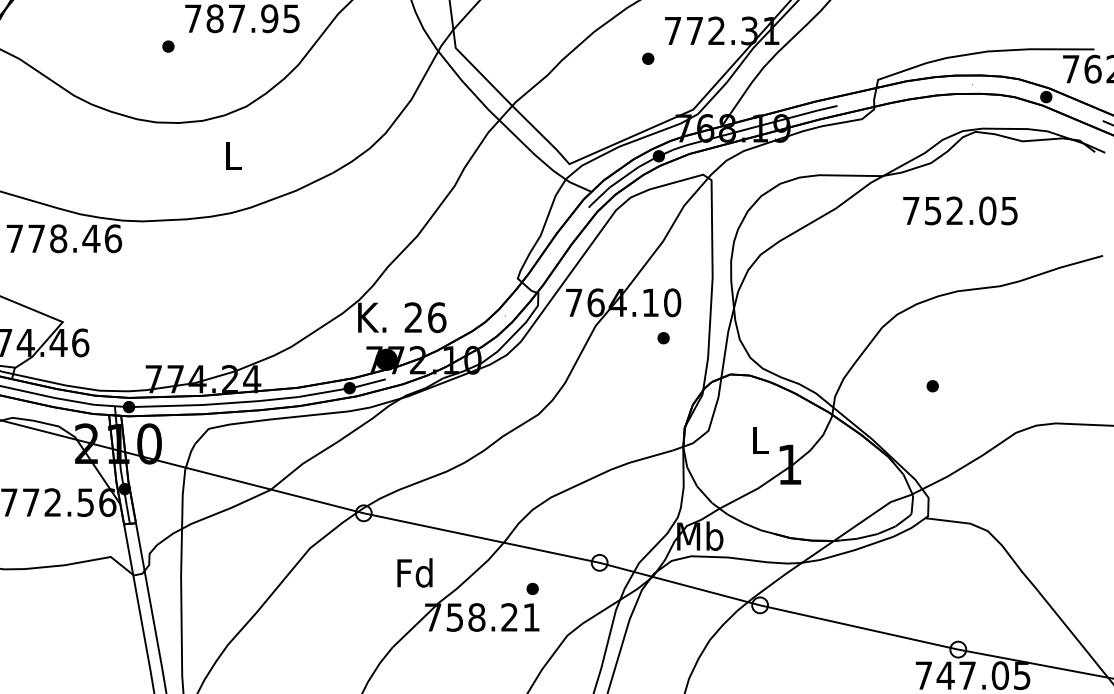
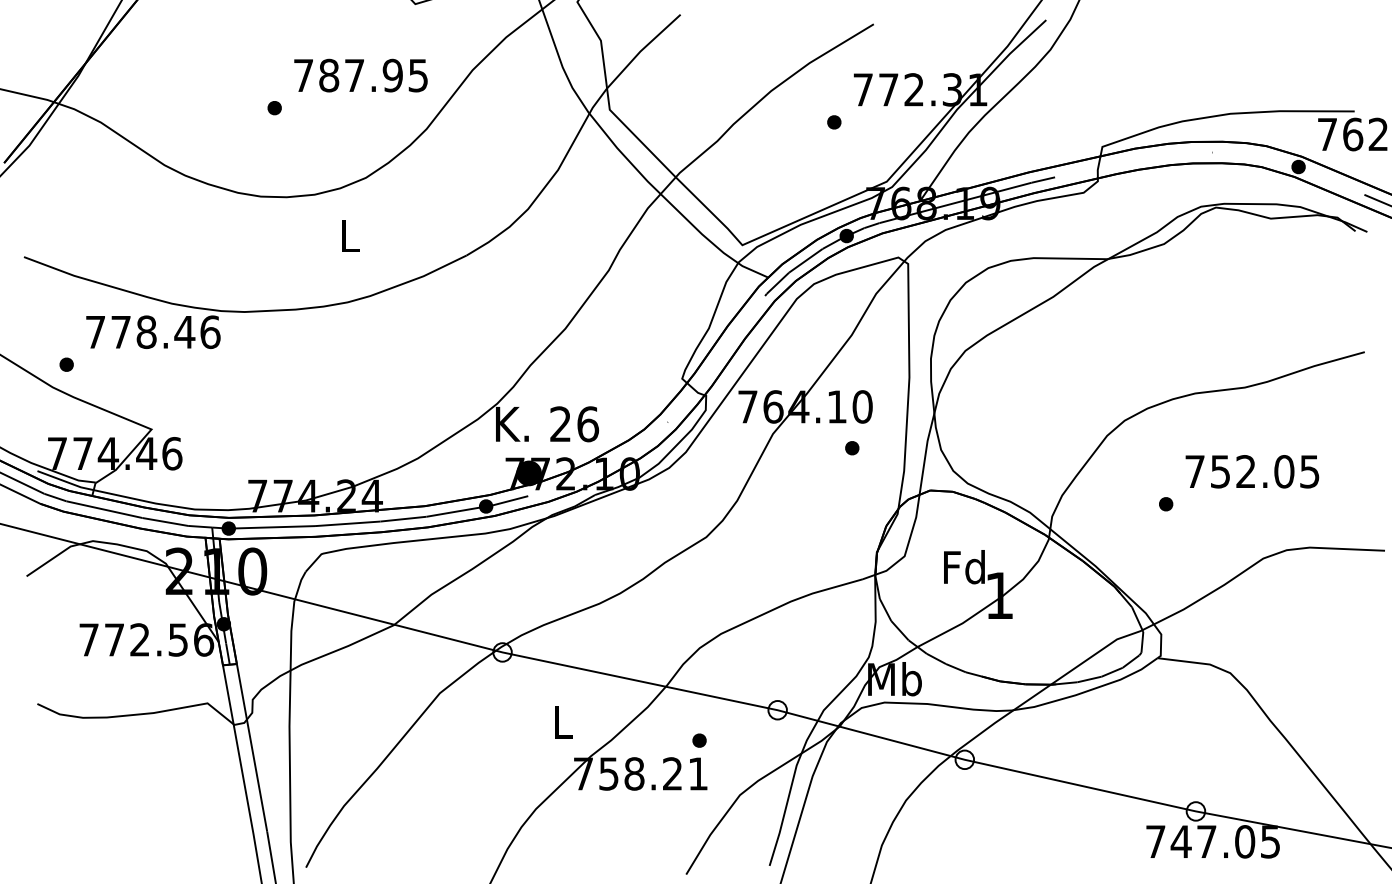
text: (960, 210) -> (1252, 471), moved
text: (759, 440) -> (964, 567), L -> Fd
text: (414, 572) -> (561, 721), Fd -> L

